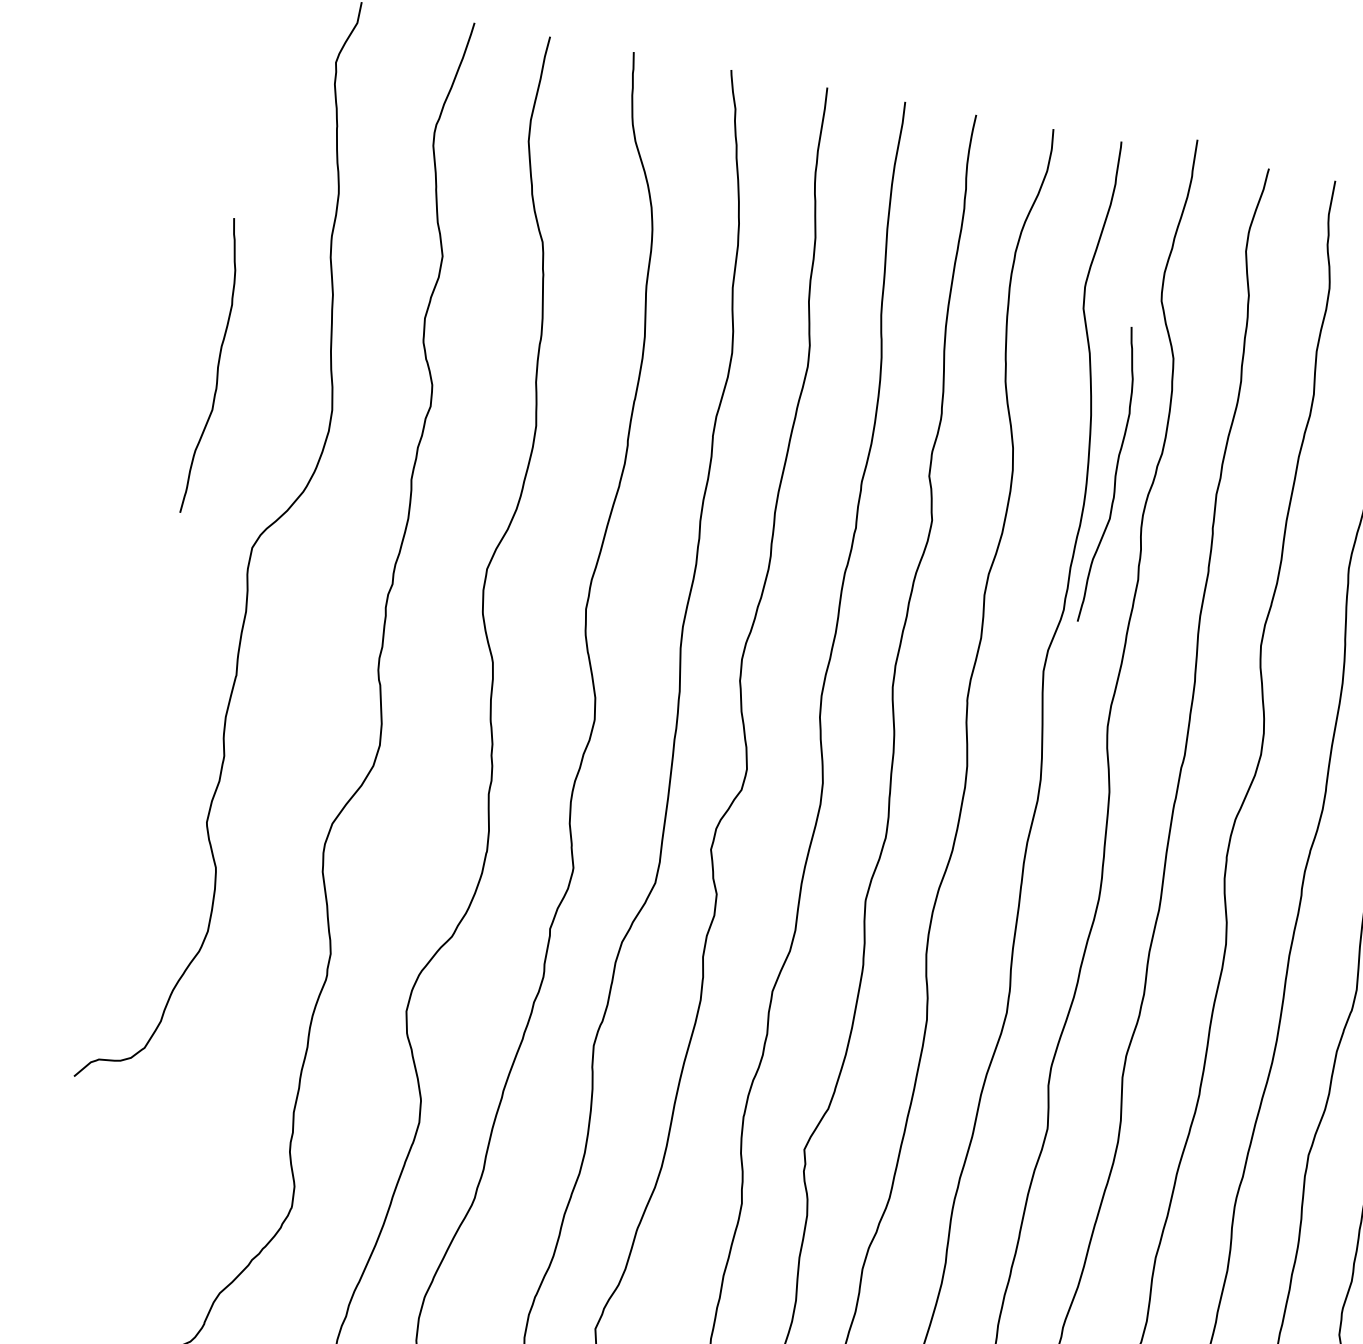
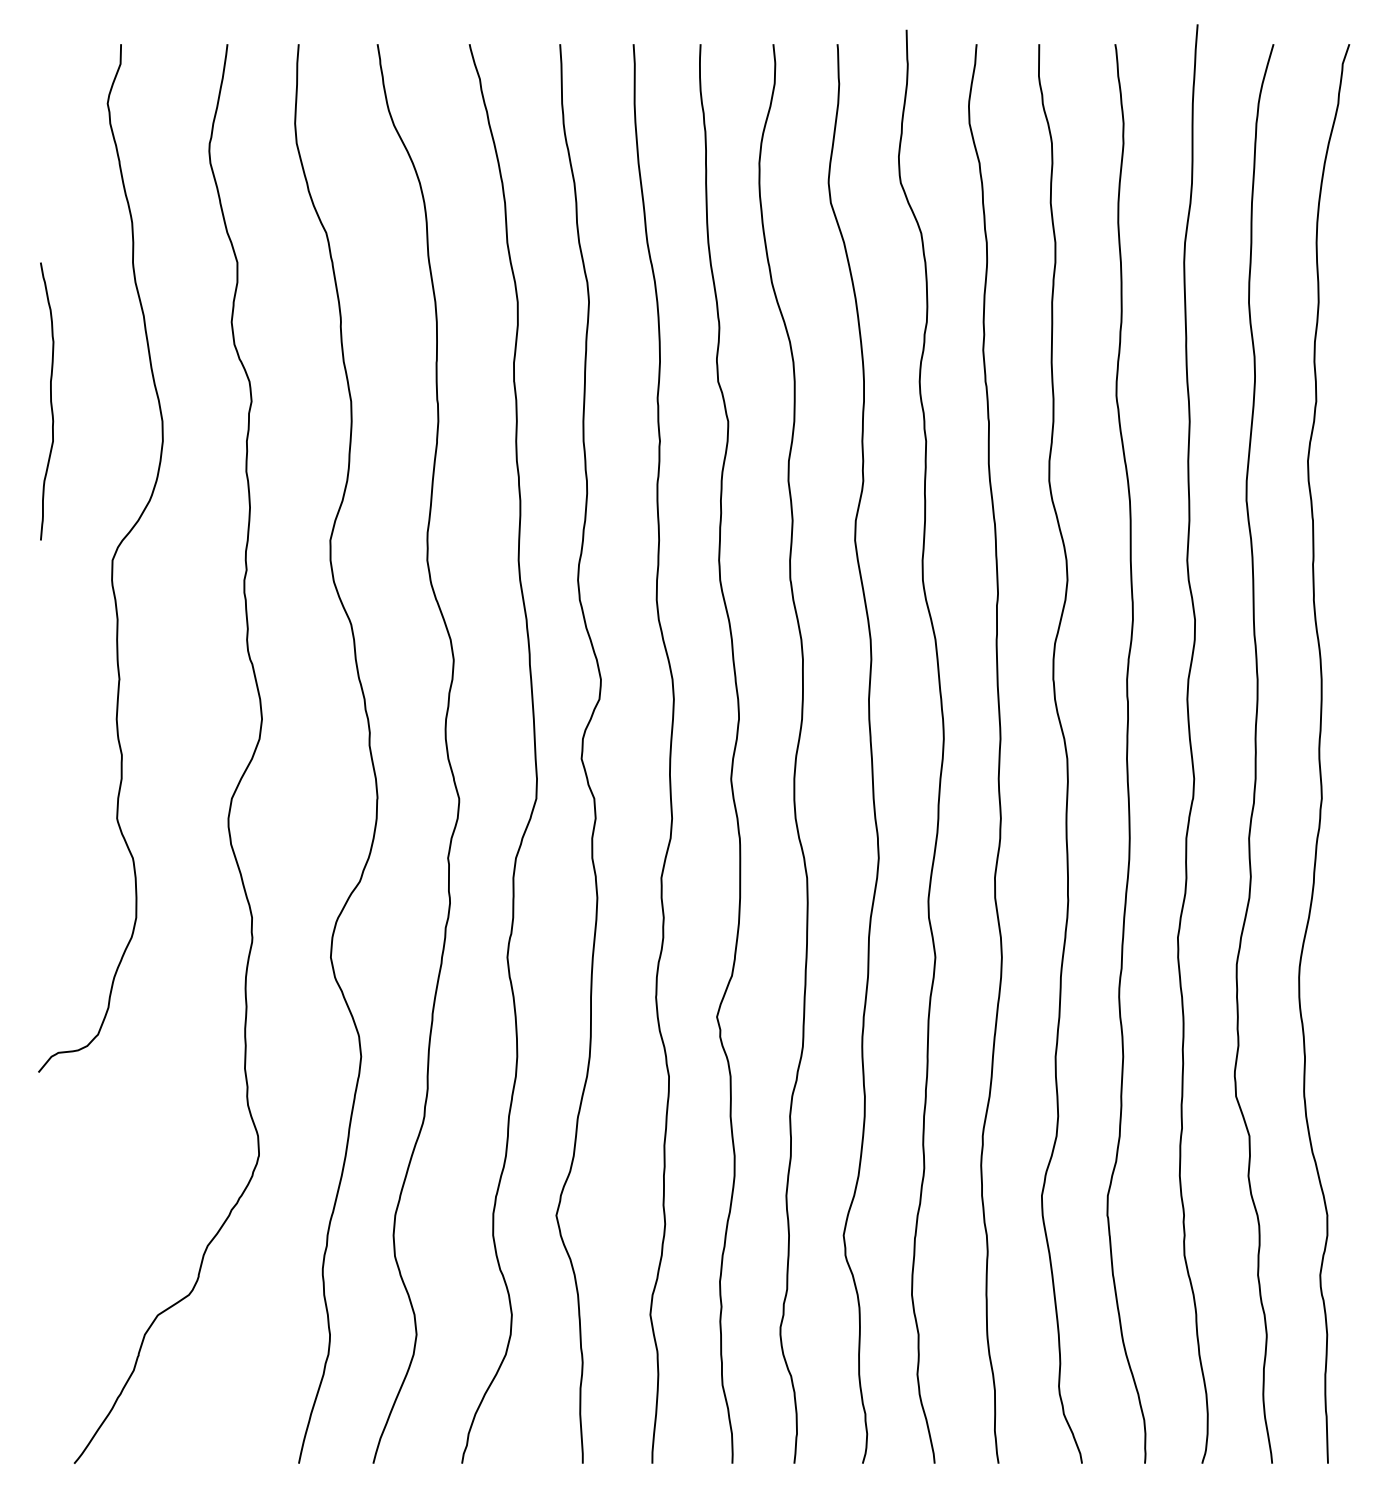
curve: (1114, 476) -> (887, 350), removed

